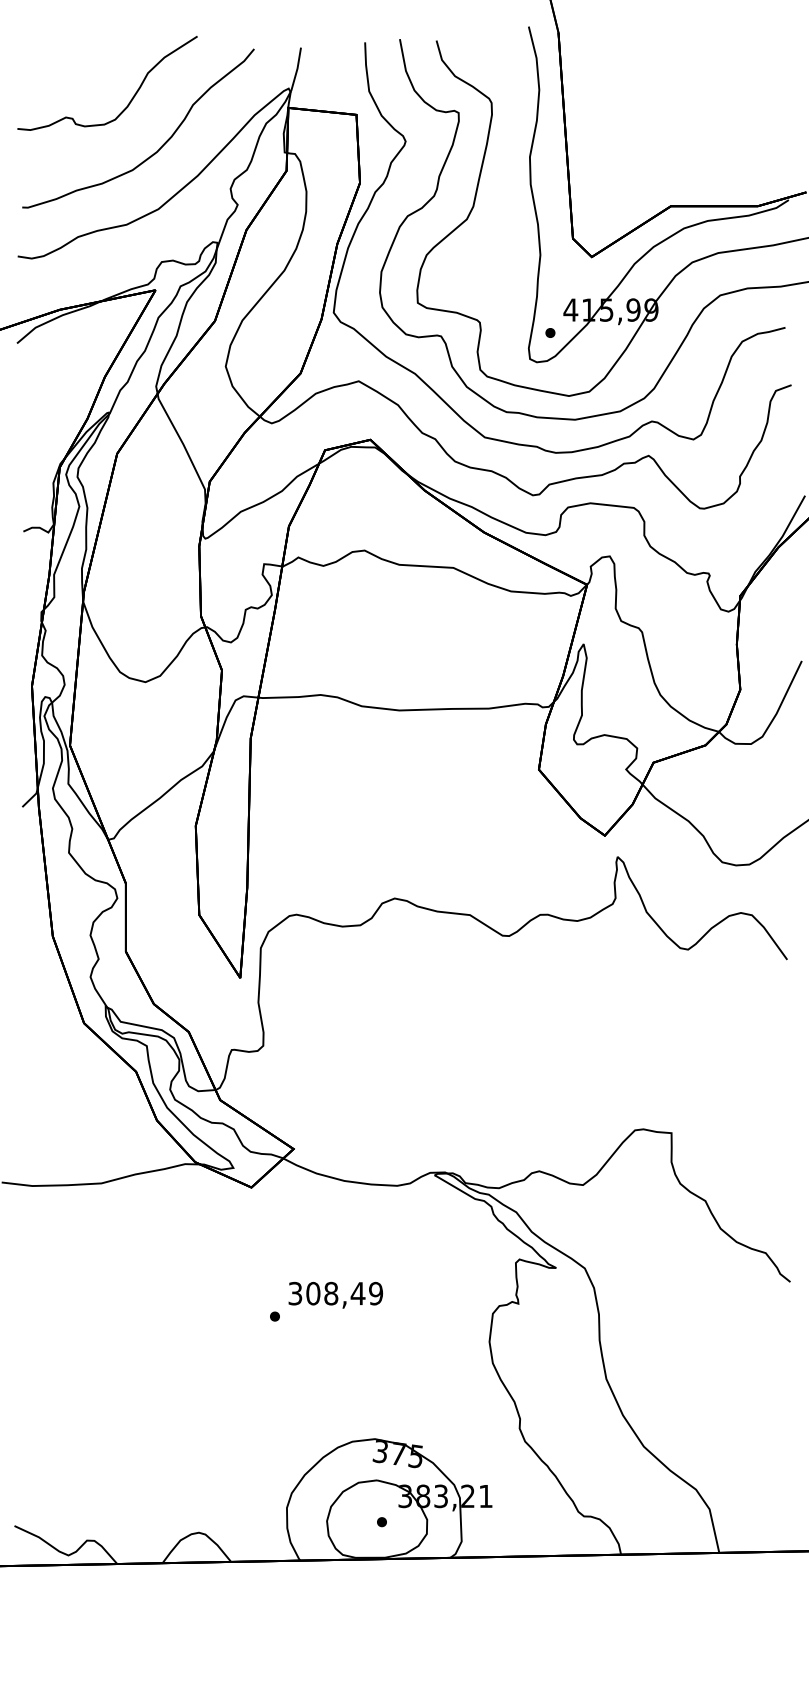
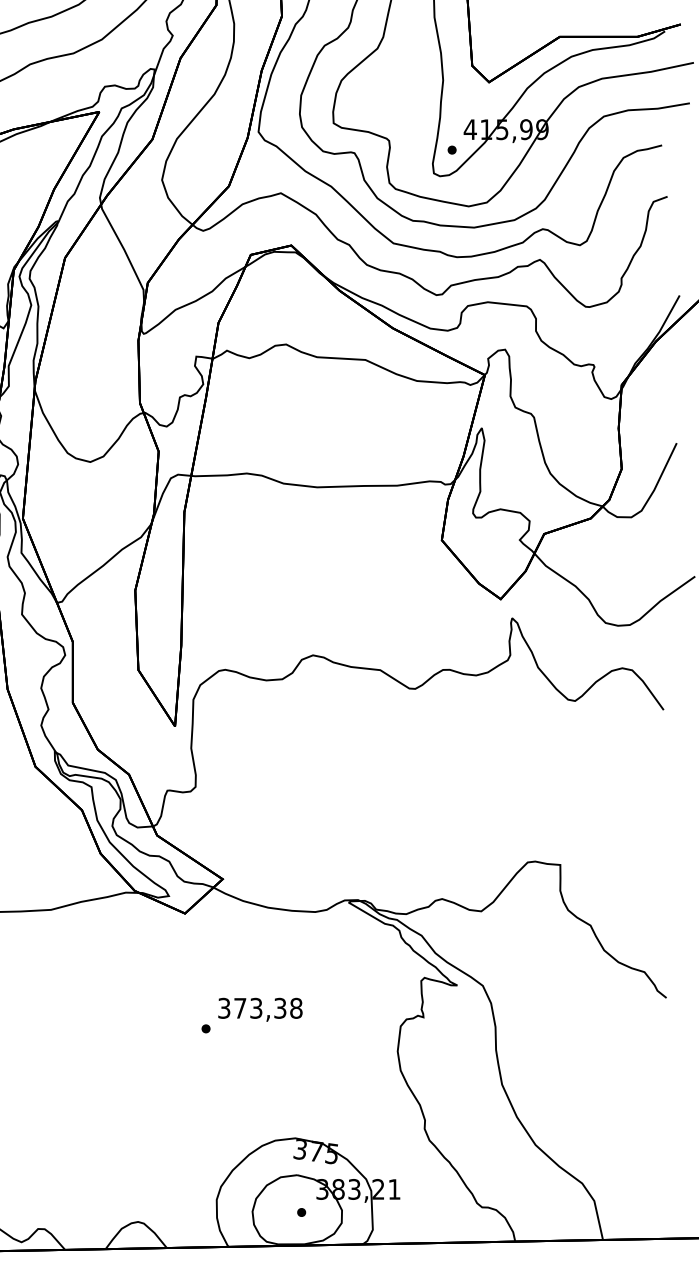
text: (344, 1293) -> (268, 1008), 308,49 -> 373,38

